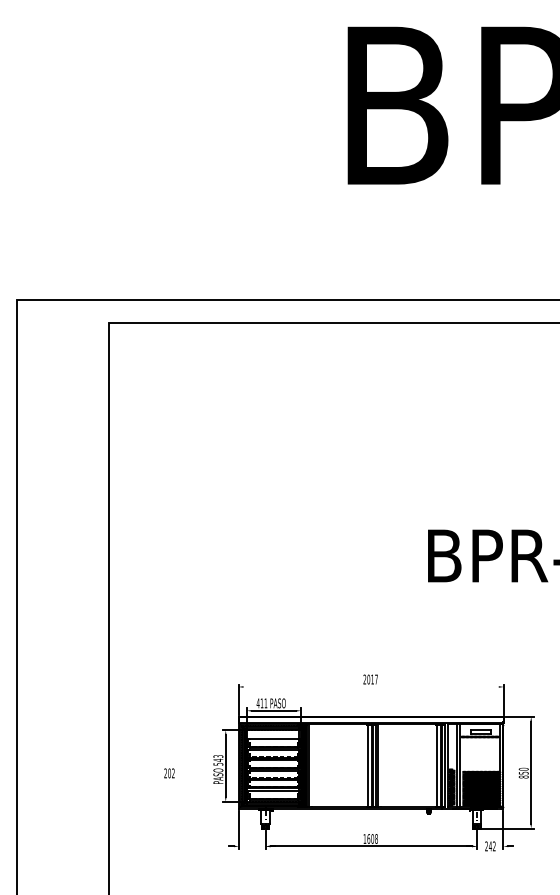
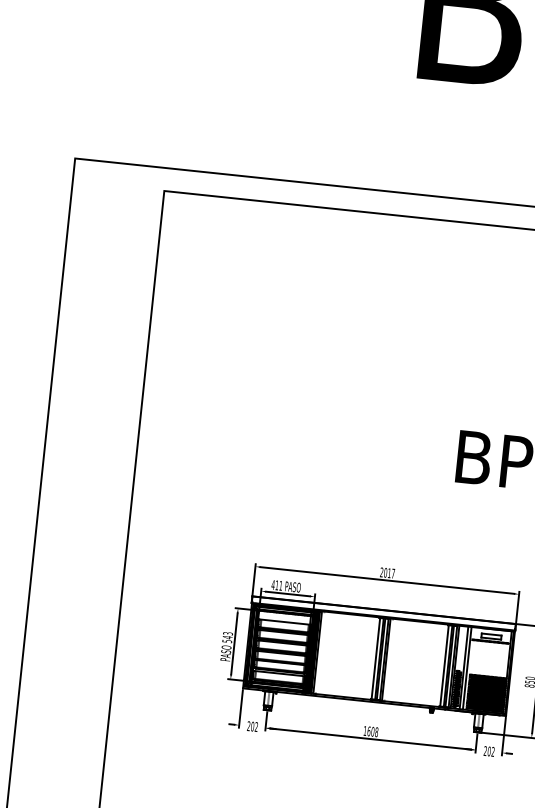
line: (370, 686) -> (386, 579), added
text: (169, 773) -> (252, 726), moved
text: (490, 846) -> (489, 751), 242 -> 202

